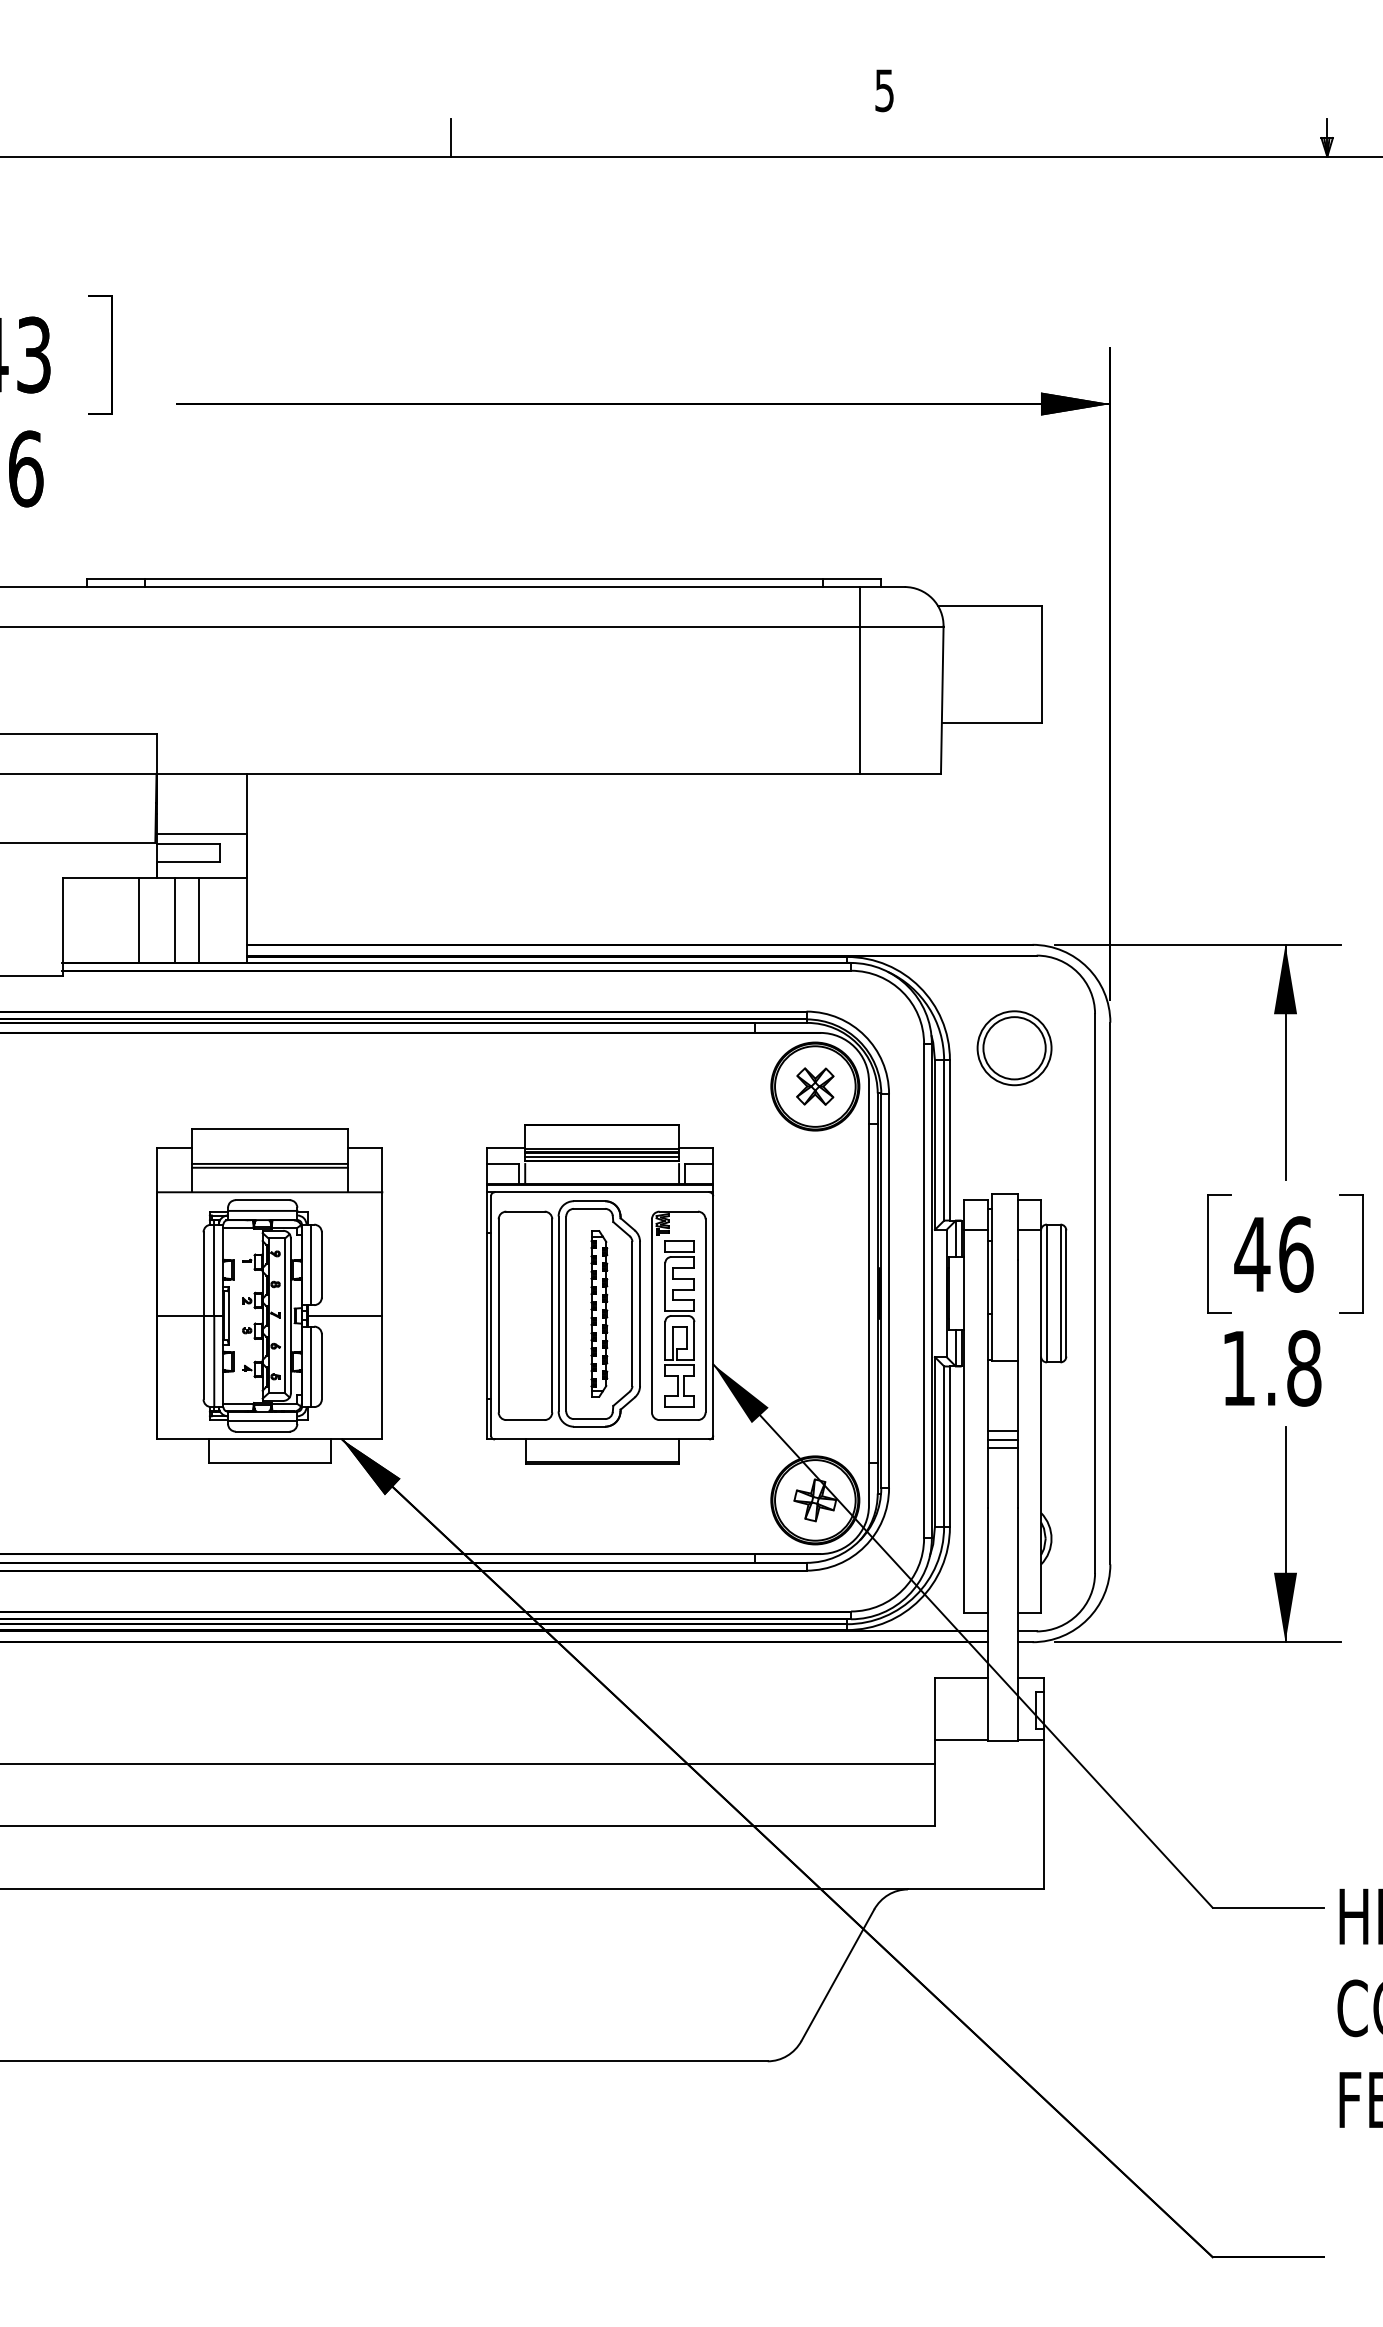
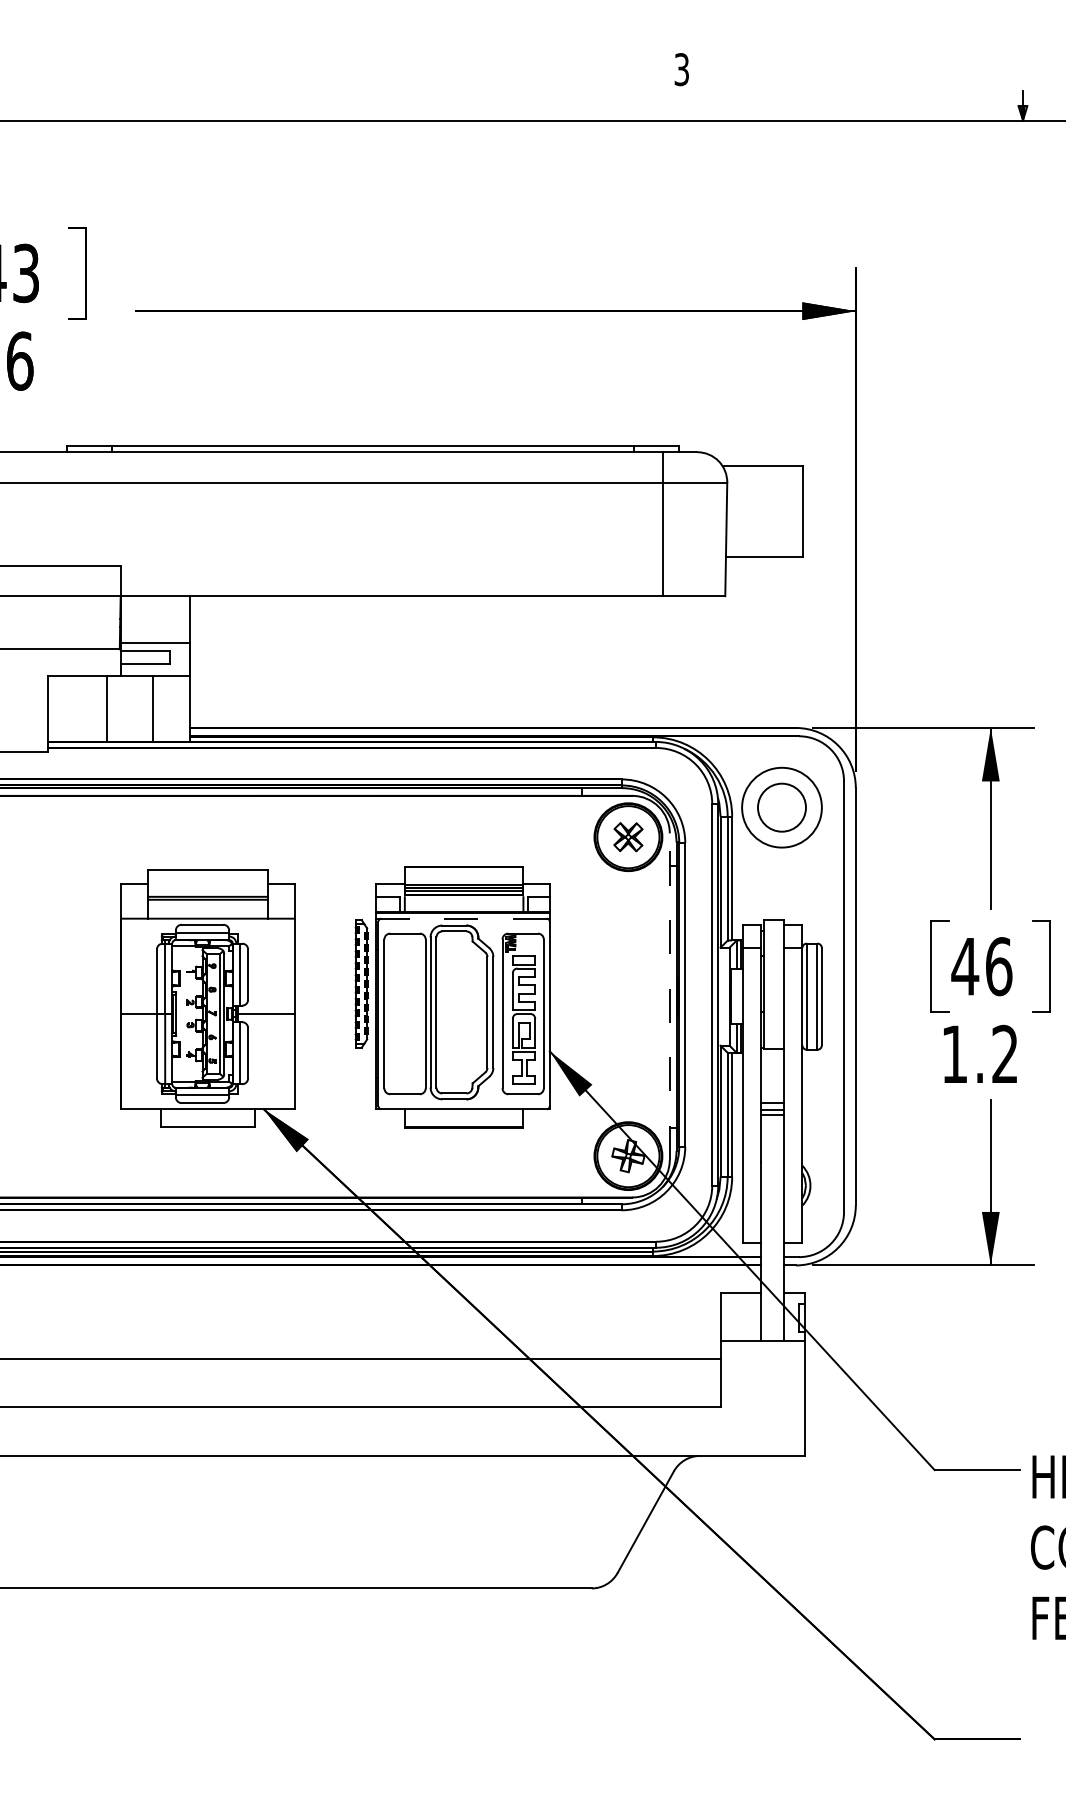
text: (884, 90) -> (681, 69), 5 -> 3
line: (451, 137) -> (348, 105), removed
line: (174, 919) -> (134, 708), removed
circle: (1014, 1048) -> (781, 807), size x1.4
line: (601, 1192) -> (463, 918), solid -> dashed
line: (869, 1293) -> (670, 996), solid -> dashed
part: (599, 1313) -> (361, 983), moved
text: (1304, 1368) -> (1005, 1054), 1.8 -> 1.2

